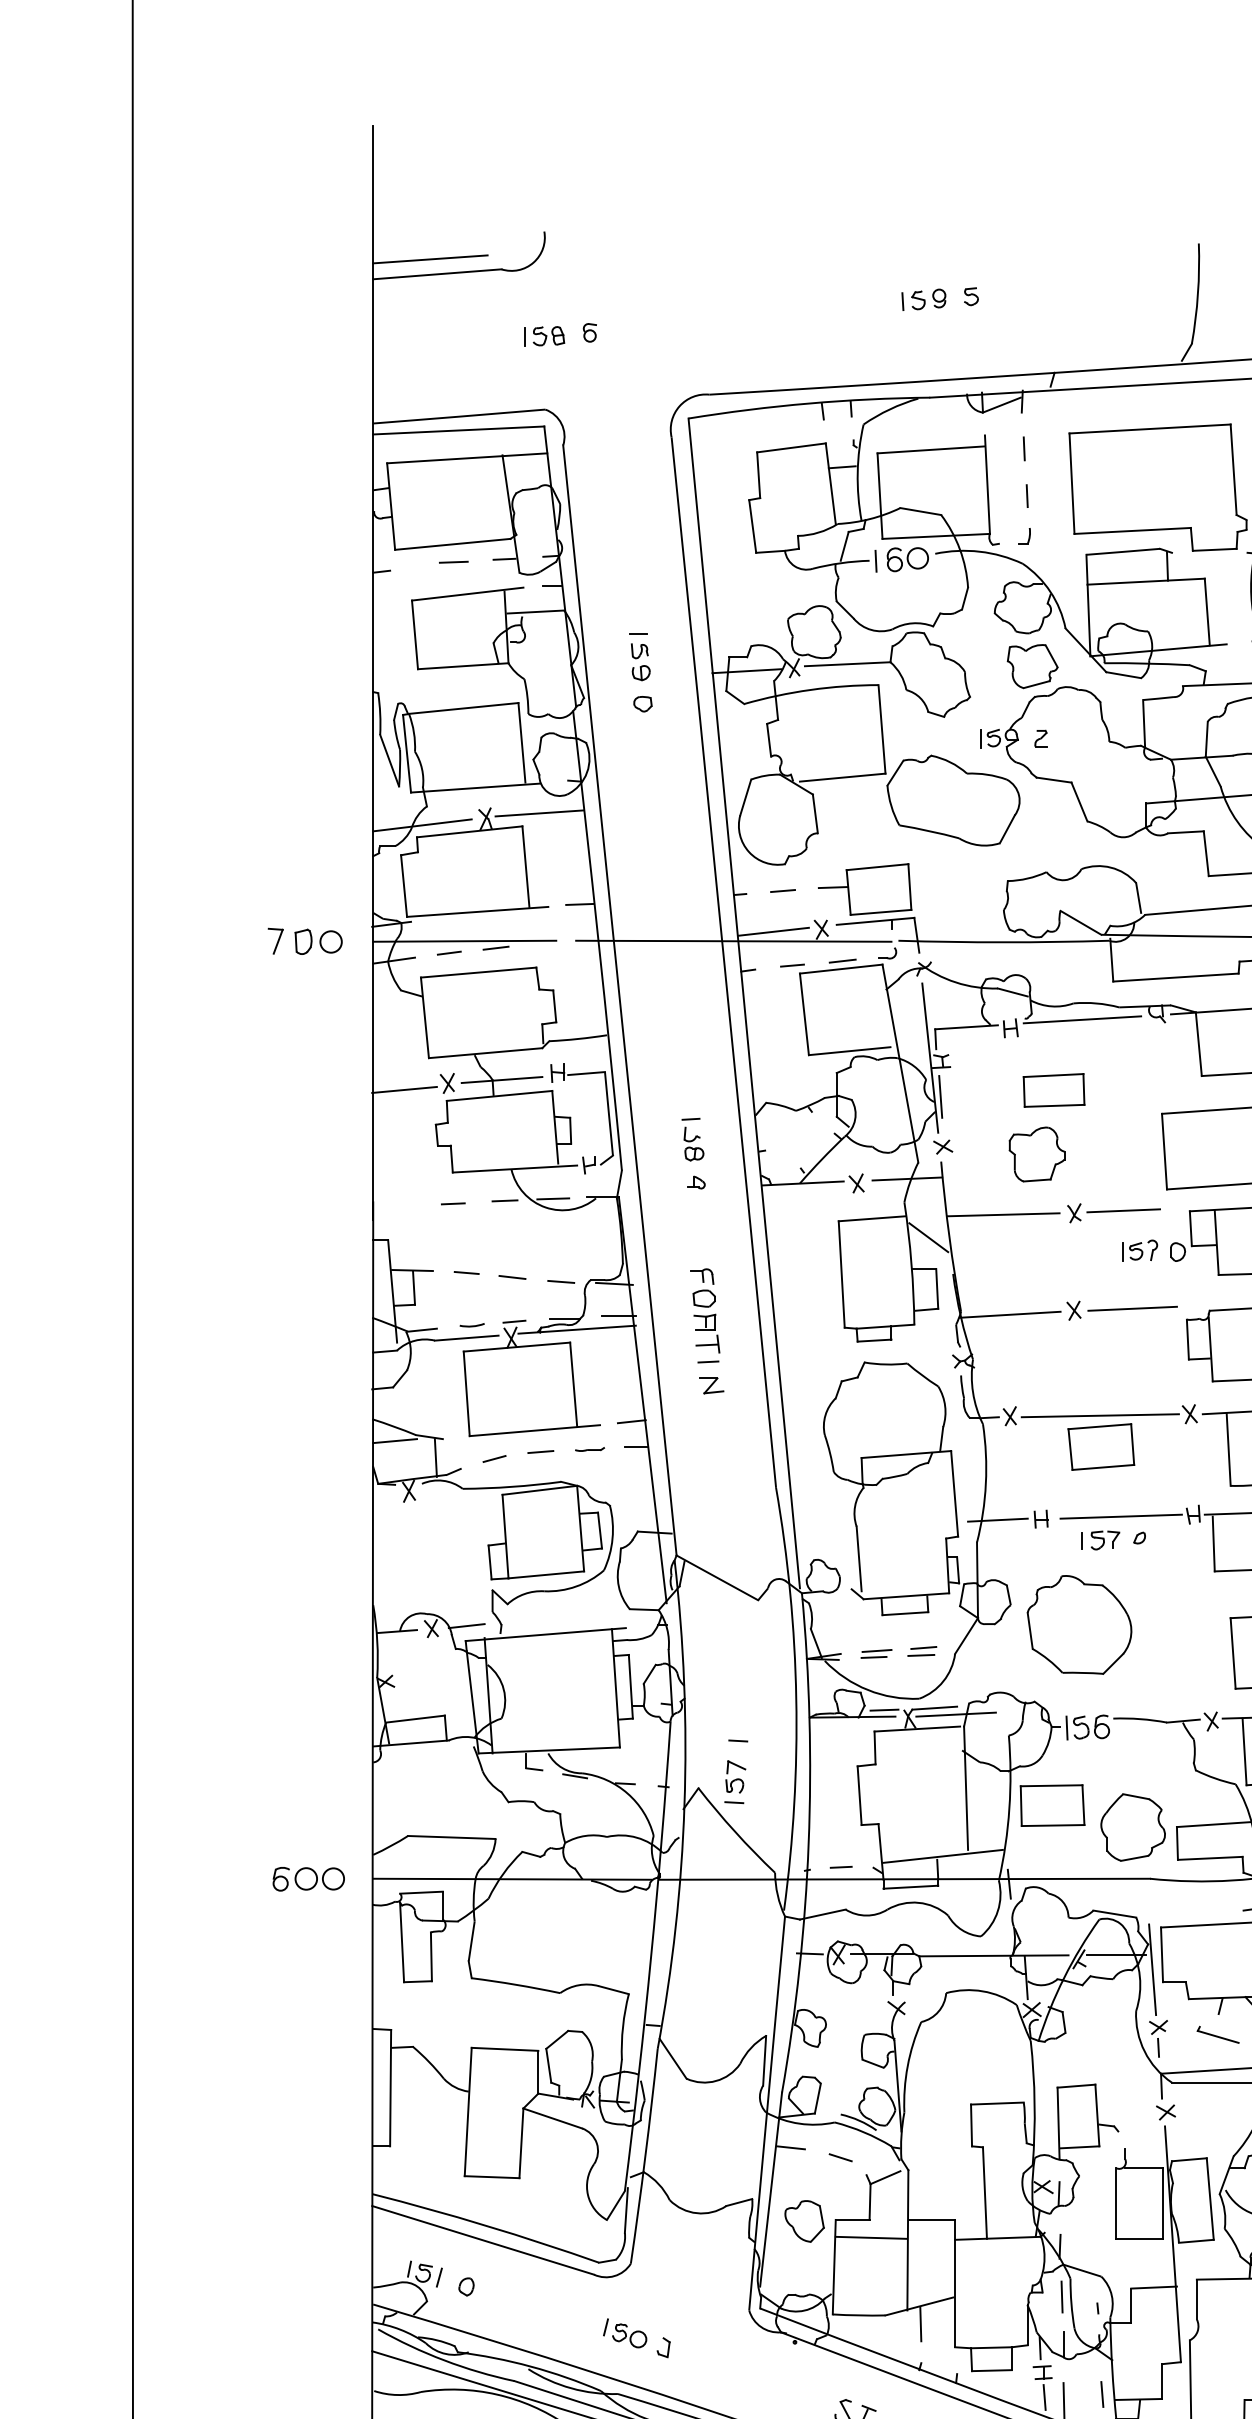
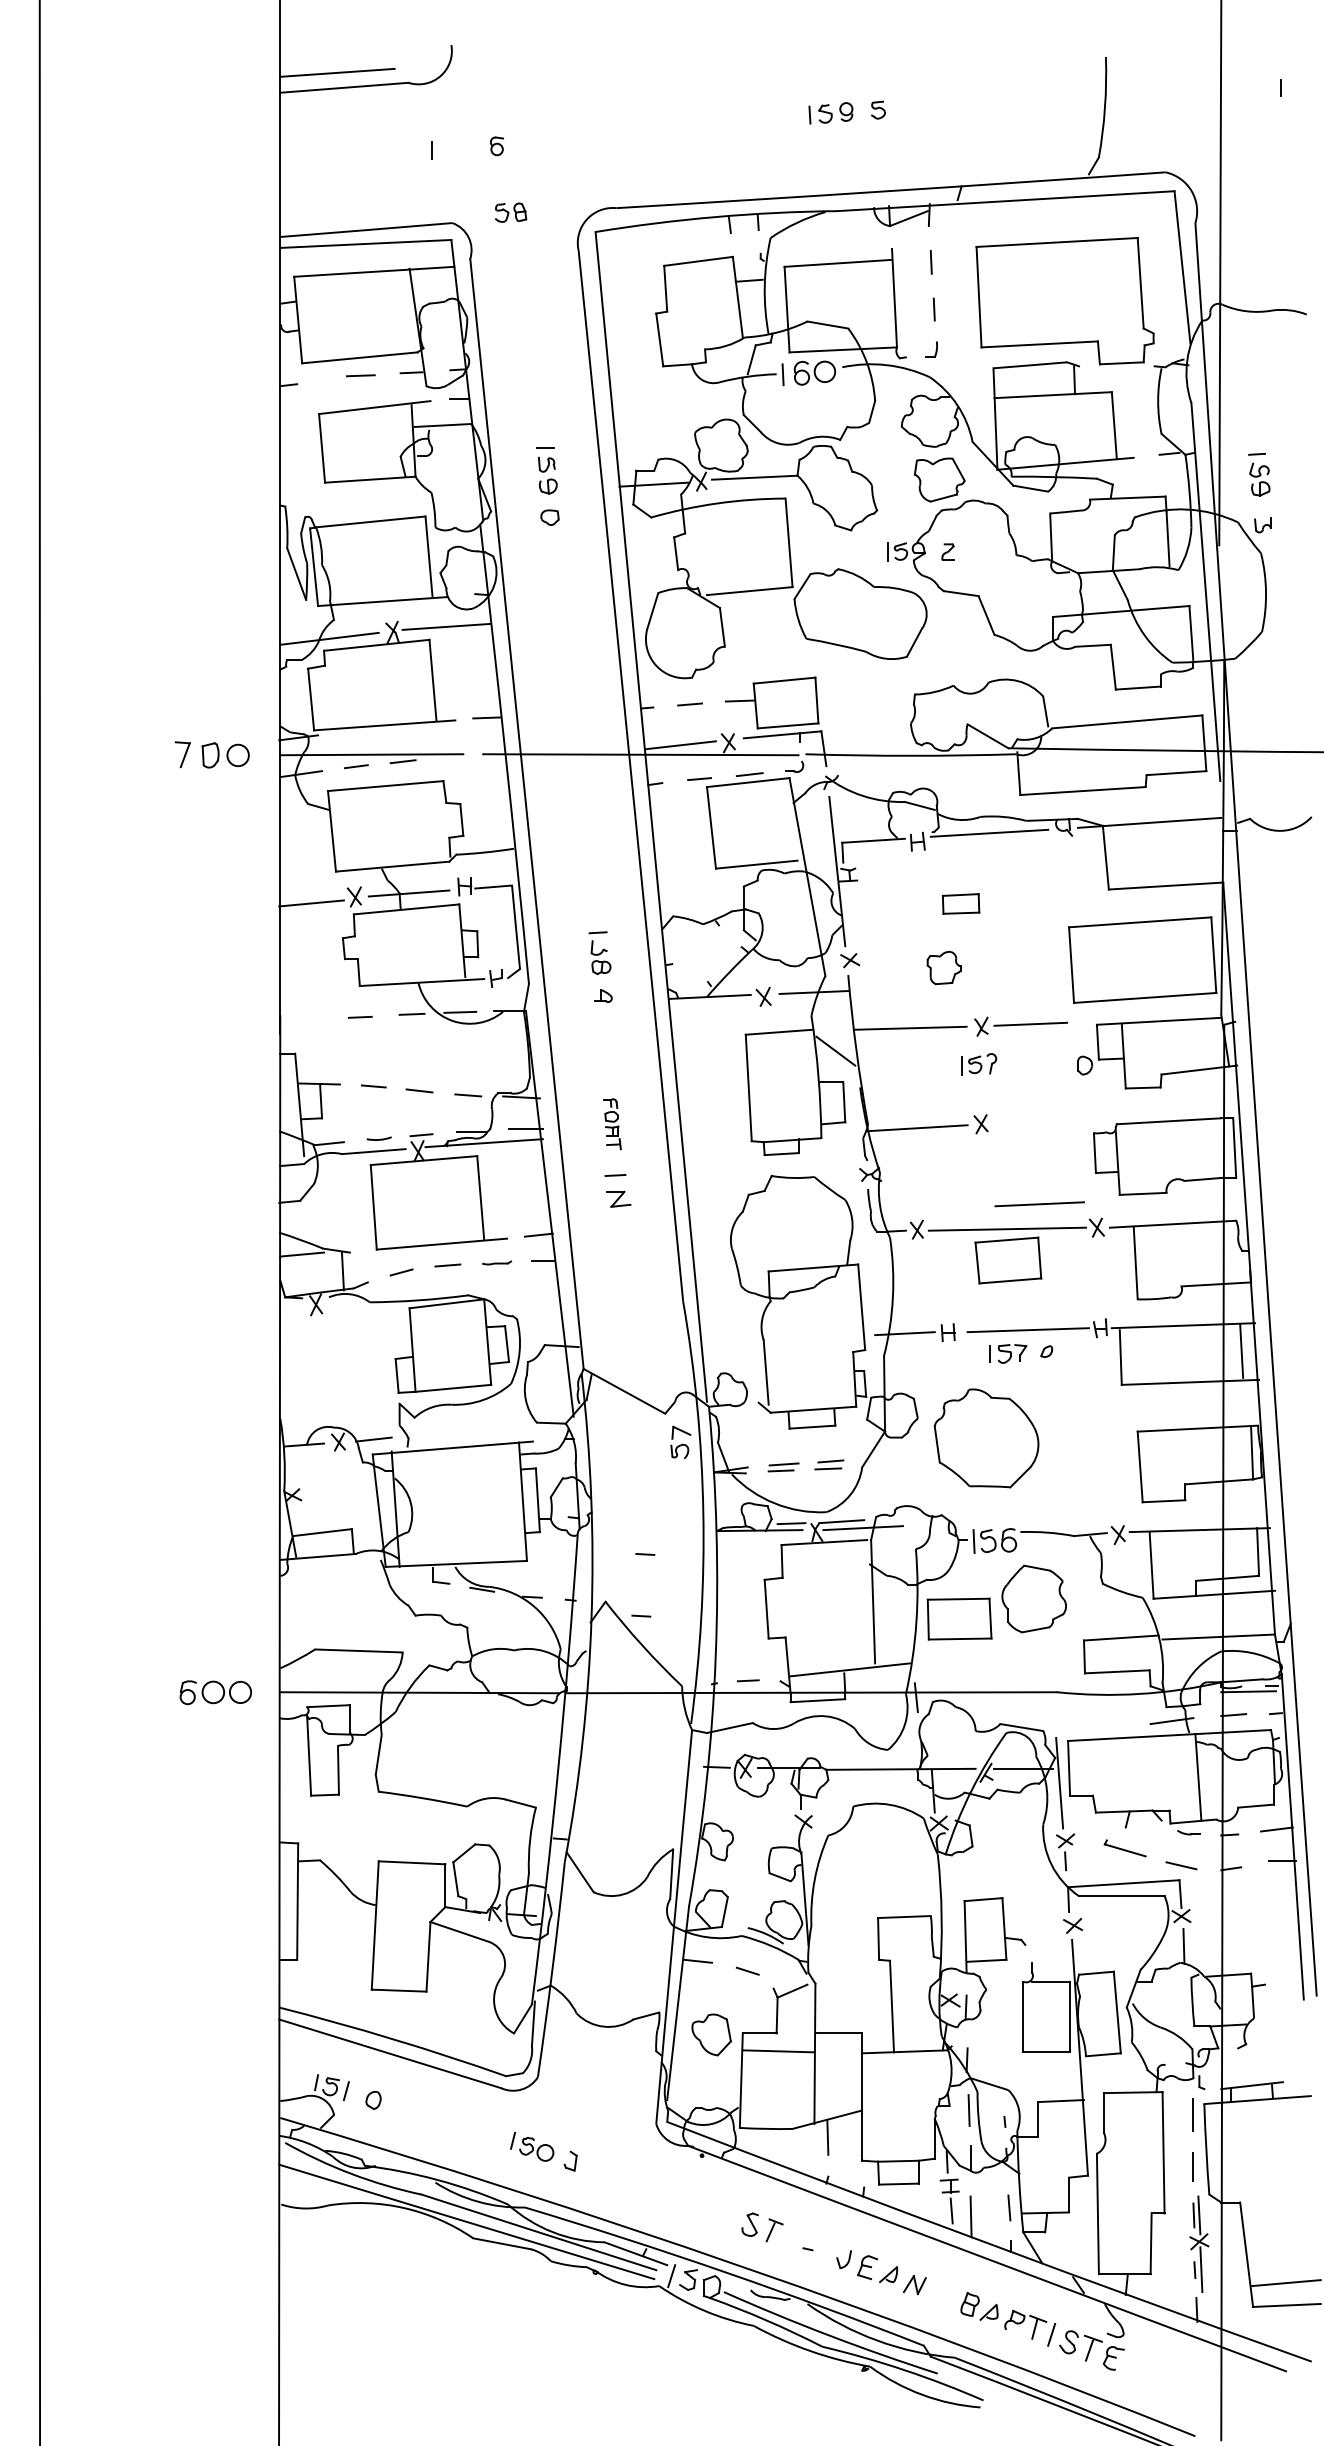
part: (549, 336) -> (511, 212), moved
part: (1053, 1090) -> (960, 903), size x0.6
line: (940, 1097) -> (847, 910), removed
part: (1036, 1154) -> (943, 967), size x0.6
part: (1140, 1251) -> (979, 1064), moved
line: (1132, 1309) -> (1039, 1204), moved
part: (705, 1310) -> (612, 1123), size x0.6
part: (735, 1776) -> (680, 1441), moved
part: (1132, 1827) -> (1033, 1598), moved

